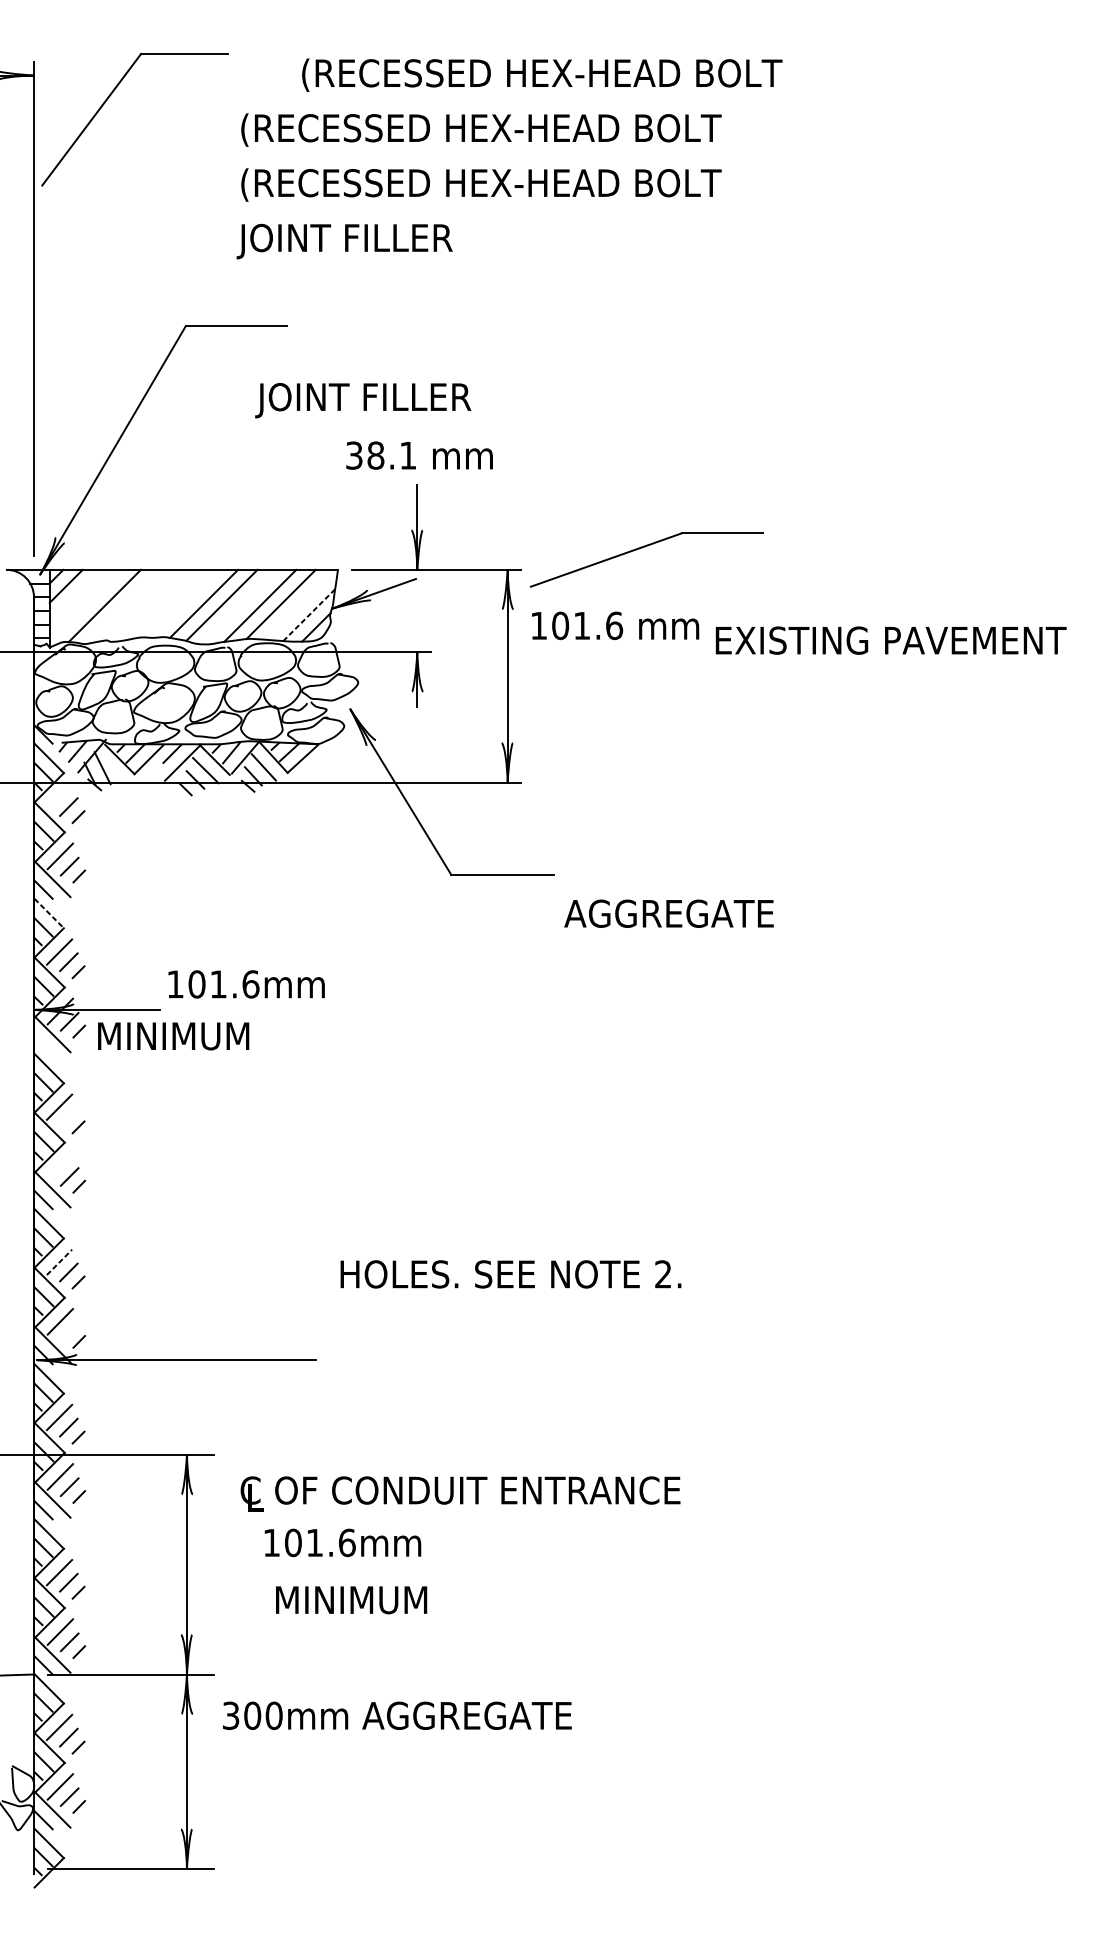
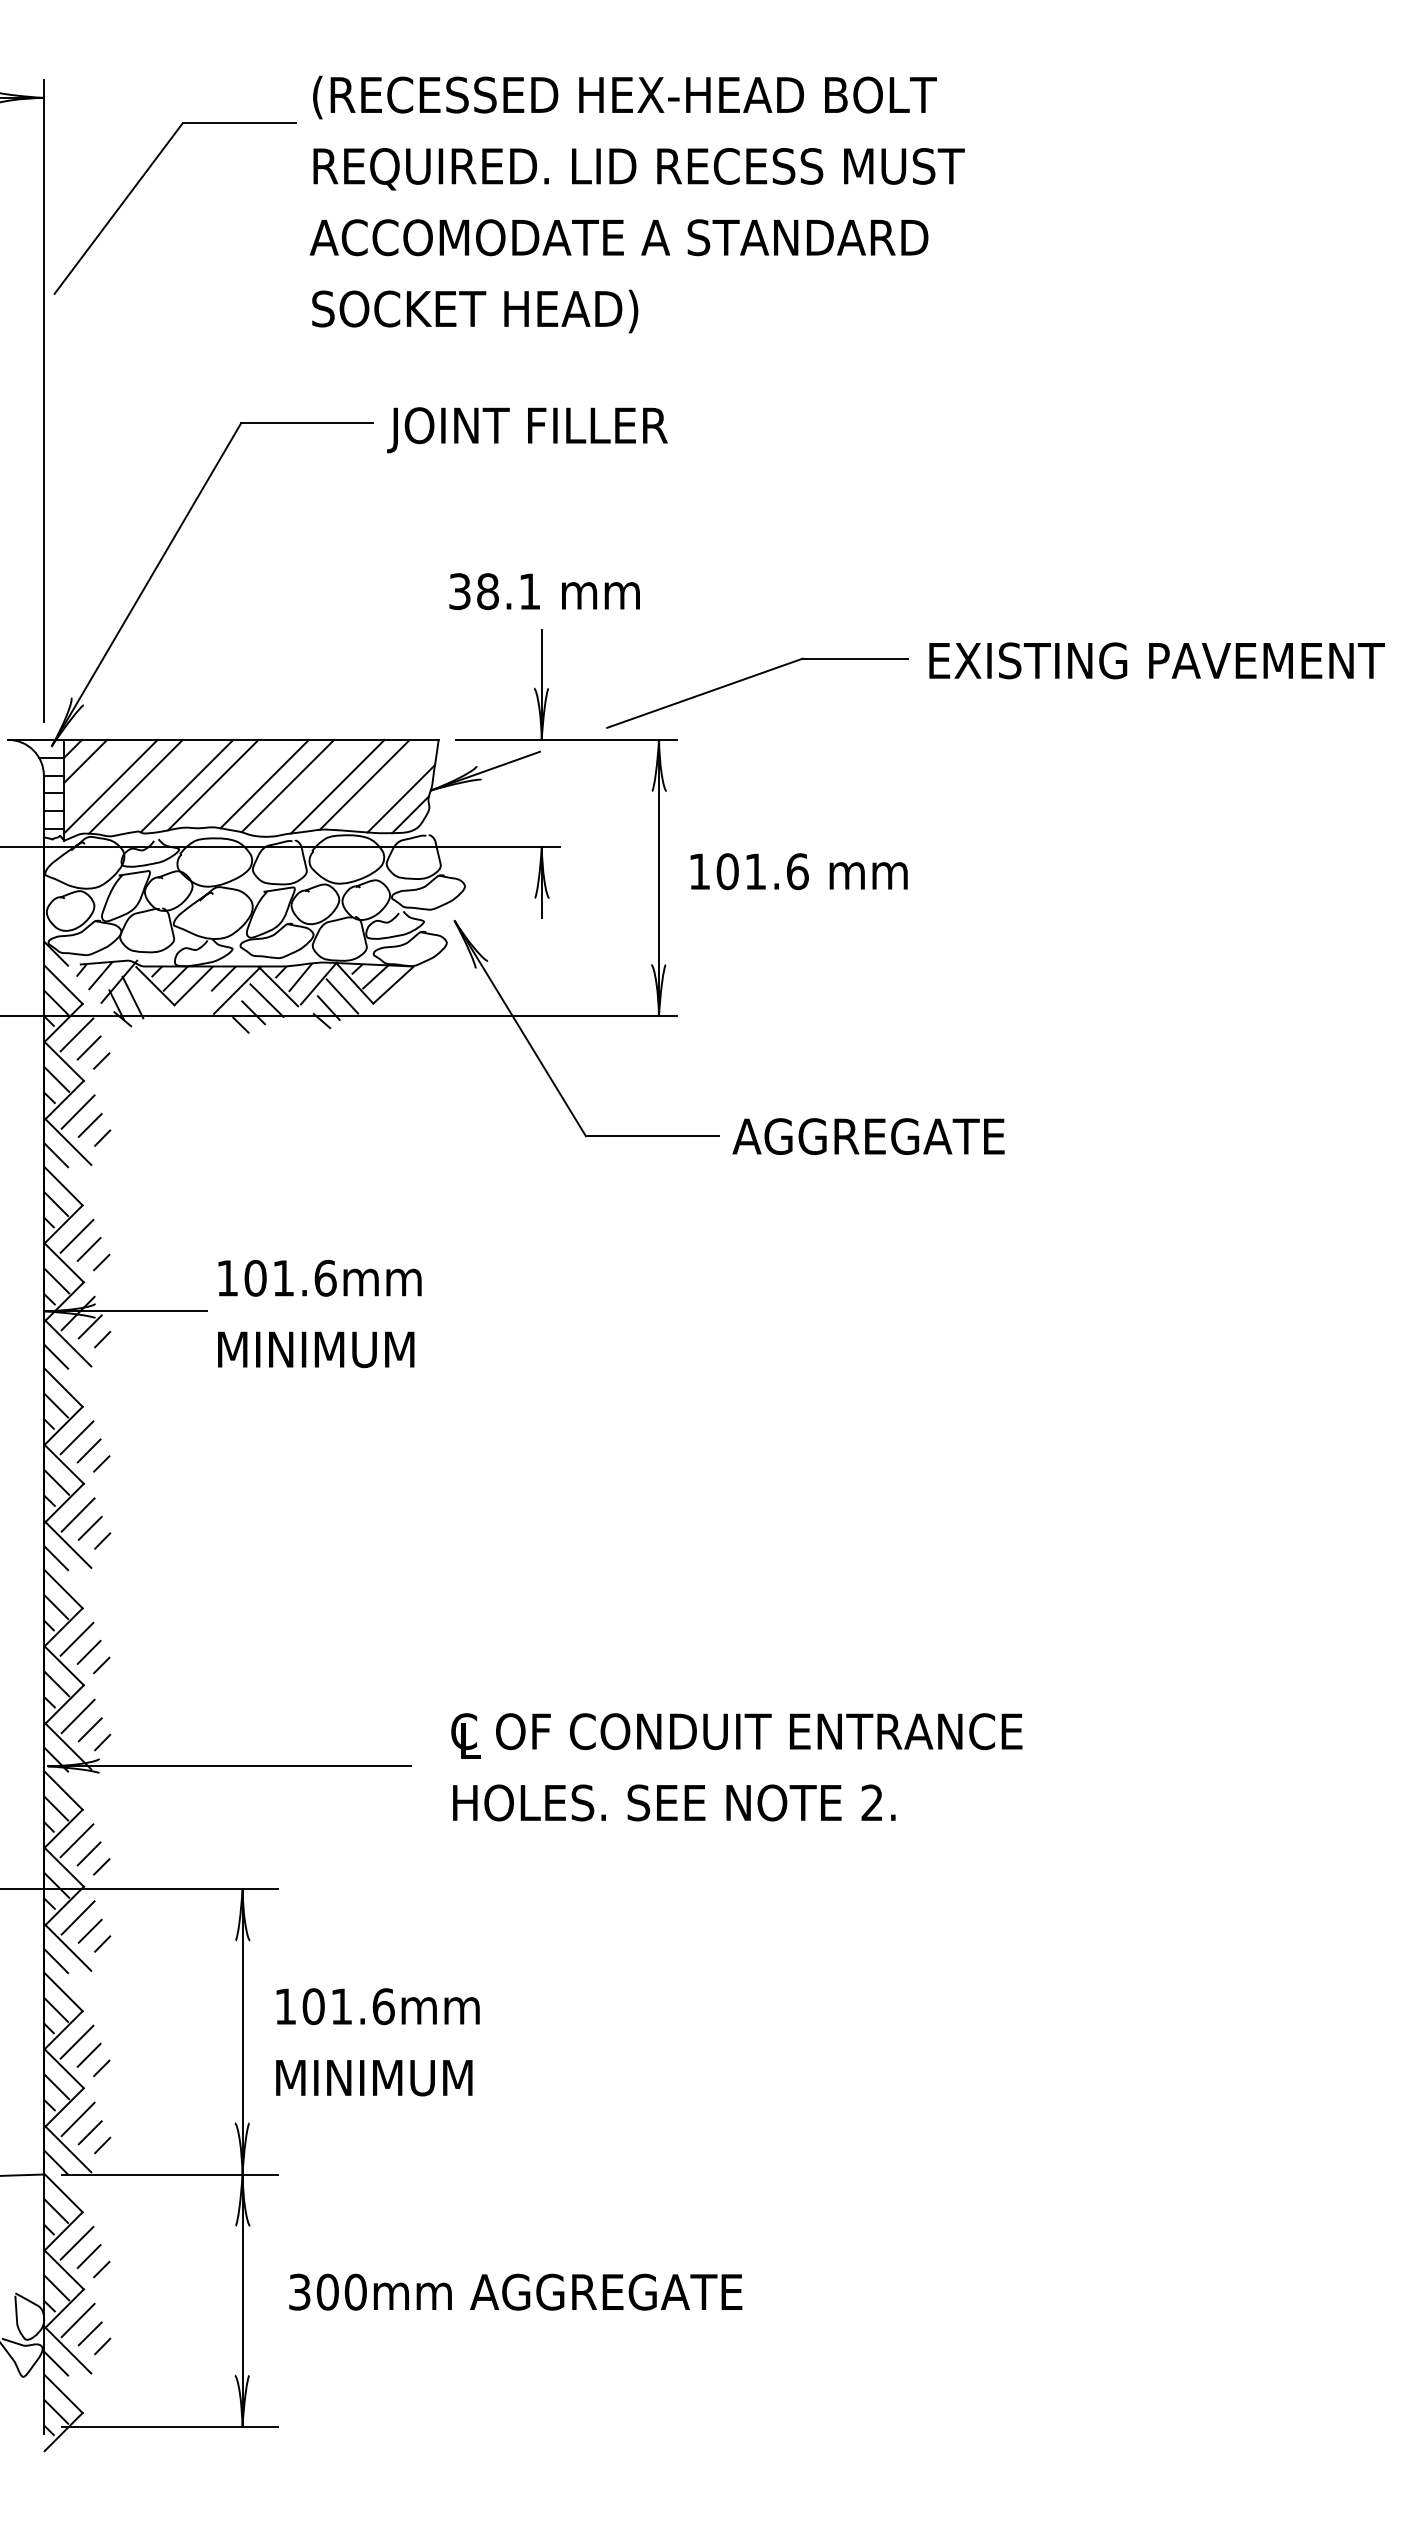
text: (541, 75) -> (624, 97), moved
part: (108, 99) -> (140, 181), moved
text: (491, 129) -> (638, 168), (RECESSED HEX-HEAD BOLT -> REQUIRED. LID RECESS MUST
text: (479, 184) -> (622, 239), (RECESSED HEX-HEAD BOLT -> ACCOMODATE A STANDARD
text: (364, 240) -> (472, 312), JOINT FILLER -> SOCKET HEAD)
text: (363, 400) -> (527, 430), moved
part: (641, 548) -> (750, 678), moved
line: (143, 604) -> (186, 785), added
line: (163, 604) -> (212, 784), added
line: (85, 605) -> (110, 786), added
line: (309, 614) -> (401, 798), dashed -> solid
text: (615, 625) -> (798, 871), moved
text: (890, 640) -> (1156, 660), moved
line: (59, 796) -> (76, 1034), added
line: (49, 913) -> (63, 1186), dashed -> solid
text: (668, 913) -> (868, 1136), moved
text: (173, 1036) -> (316, 1349), moved
line: (43, 1044) -> (56, 1356), added
line: (68, 1116) -> (88, 1450), added
line: (59, 1166) -> (77, 1514), added
line: (59, 1261) -> (77, 1638), dashed -> solid
text: (511, 1274) -> (674, 1802), moved
line: (69, 1331) -> (89, 1729), added
text: (460, 1493) -> (736, 1735), moved
text: (342, 1542) -> (377, 2006), moved
text: (351, 1600) -> (374, 2078), moved
text: (397, 1715) -> (515, 2291), moved

